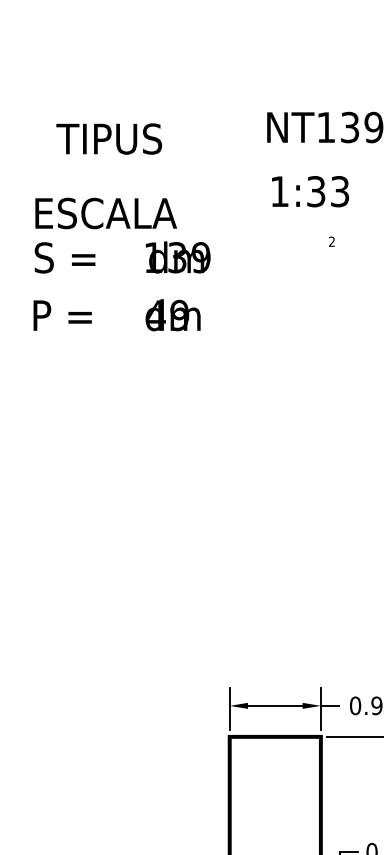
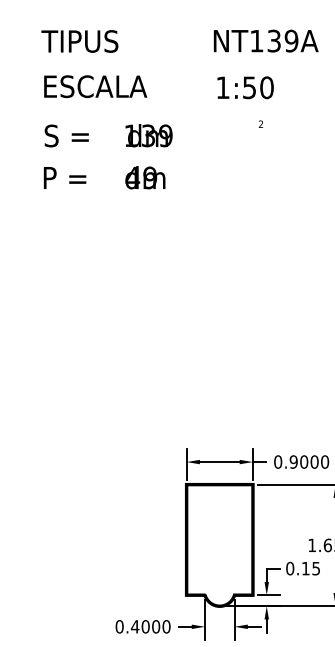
text: (108, 139) -> (79, 41), moved
text: (328, 191) -> (258, 87), 1:33 -> 1:50
text: (105, 213) -> (95, 86), moved

